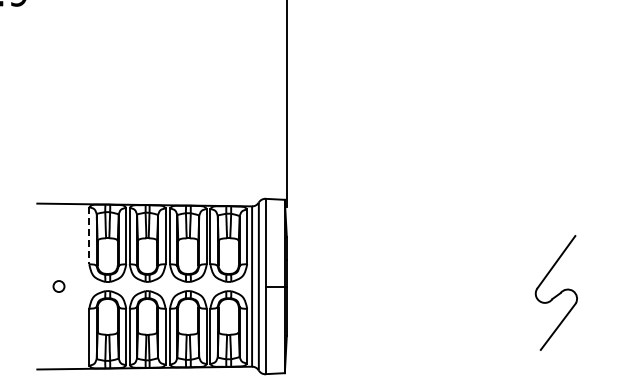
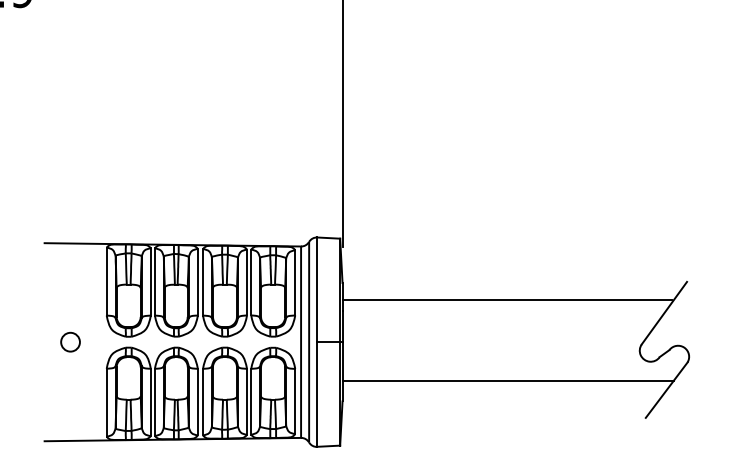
line: (89, 236) -> (106, 282), dashed -> solid
line: (424, 251) -> (506, 300), added
circle: (58, 286) -> (69, 342), size x1.43
line: (425, 319) -> (508, 381), added

